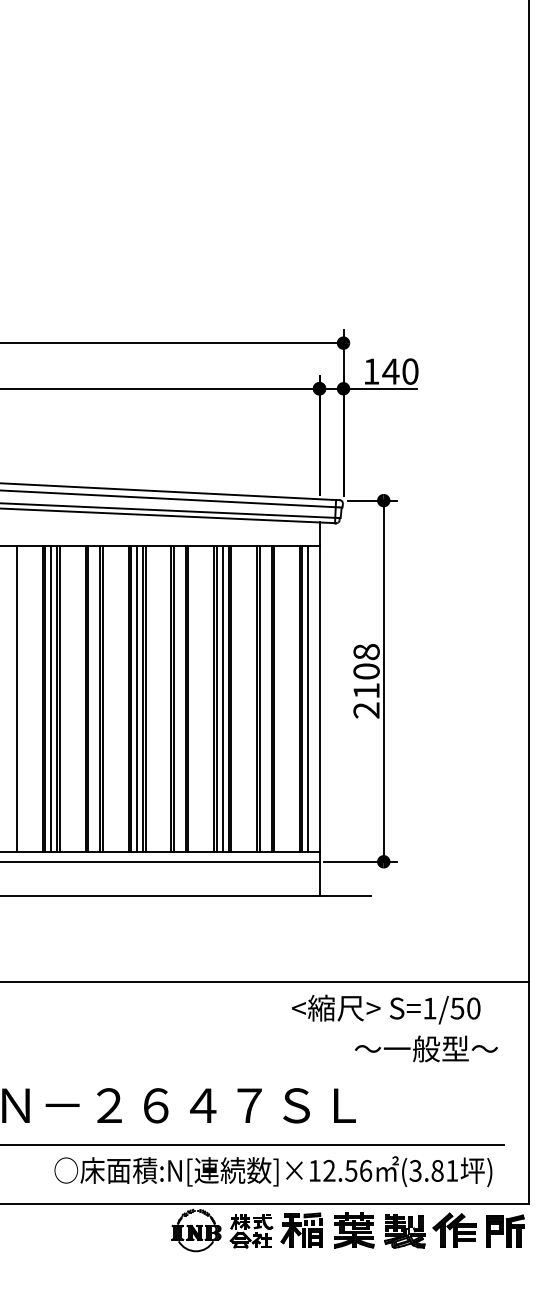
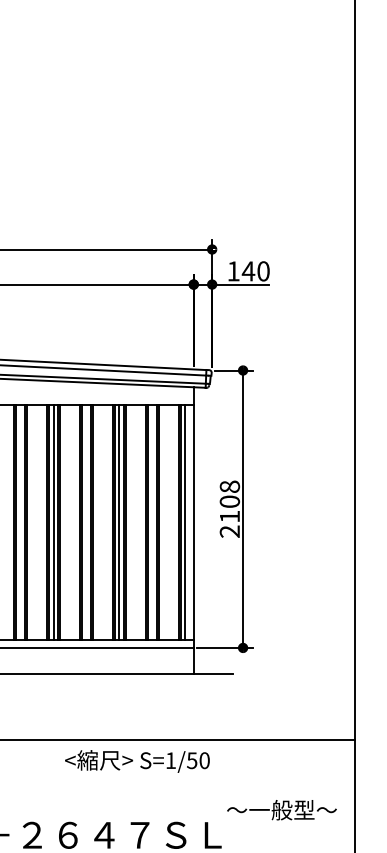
text: (386, 1009) -> (137, 761), moved
text: (426, 1048) -> (282, 809), moved

